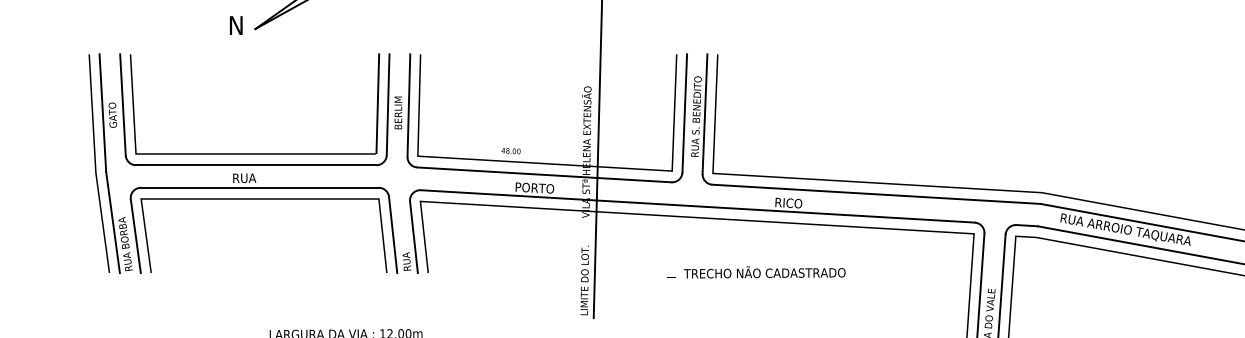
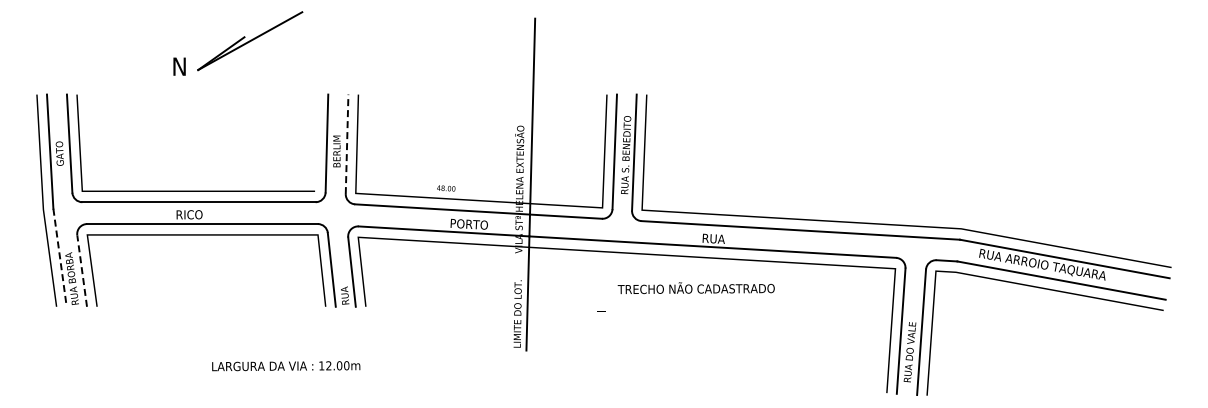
line: (377, 103) -> (316, 142), removed
line: (409, 105) -> (347, 144), solid -> dashed
text: (250, 177) -> (193, 214), RUA -> RICO
text: (792, 203) -> (719, 239), RICO -> RUA
line: (113, 223) -> (60, 258), solid -> dashed
line: (136, 235) -> (82, 270), solid -> dashed
text: (763, 272) -> (695, 288), moved

